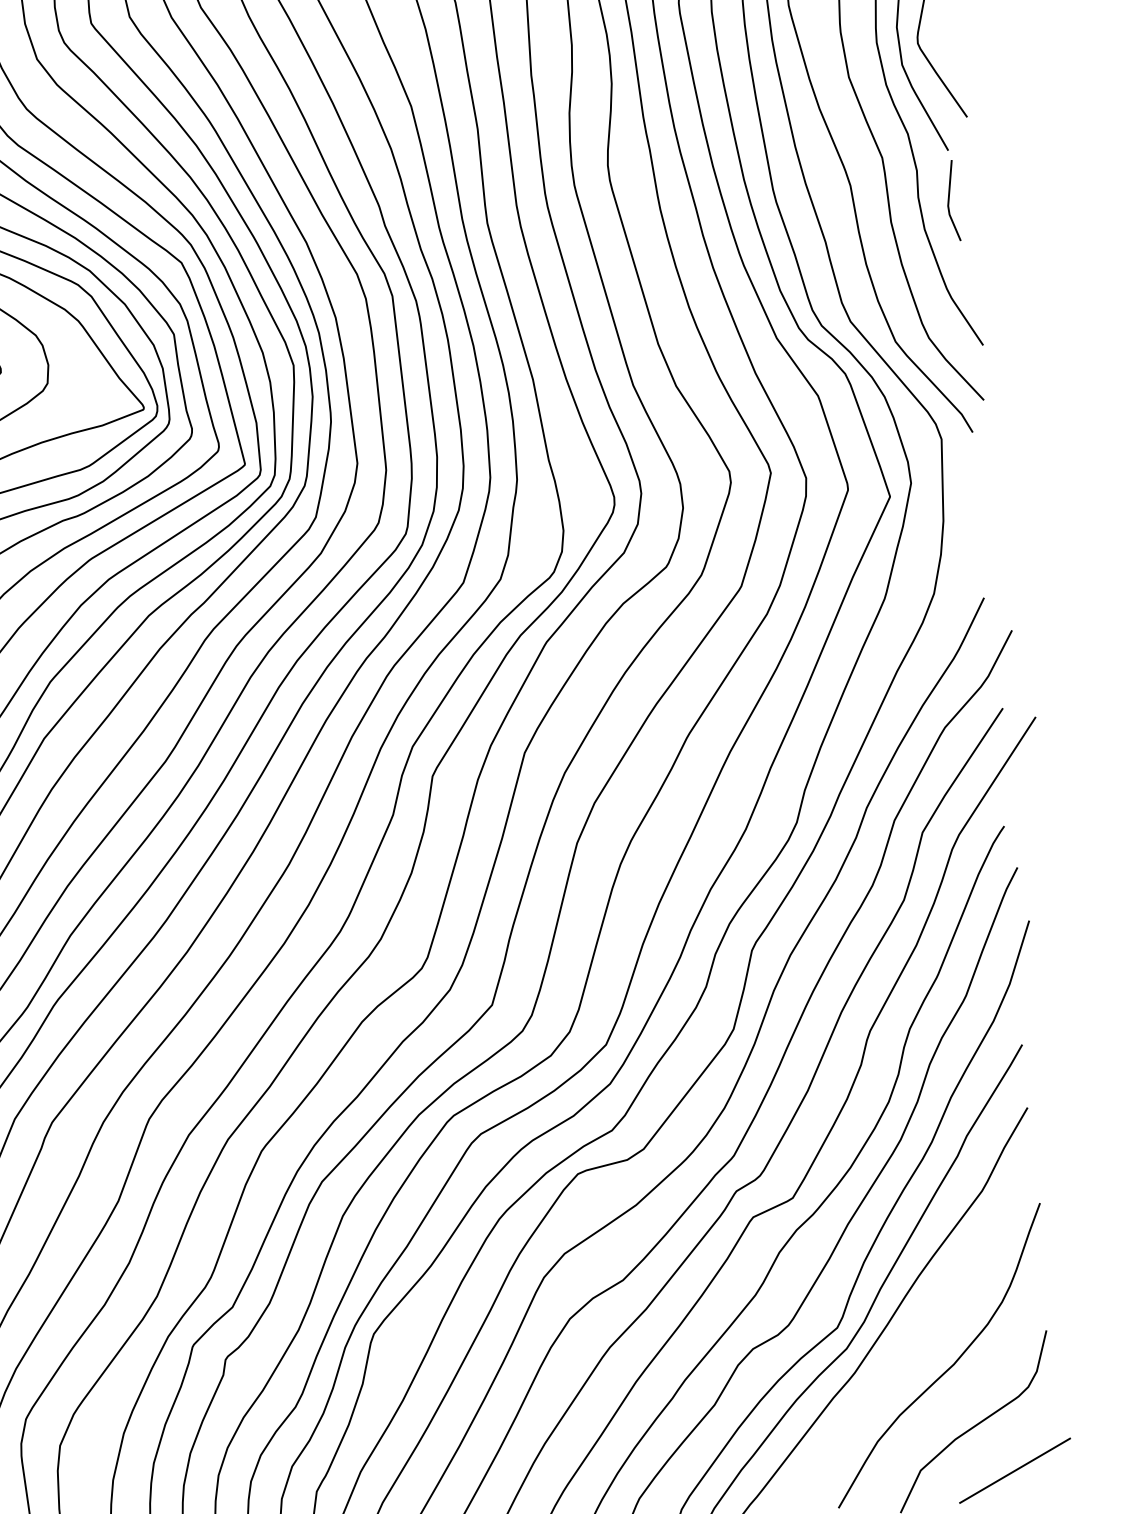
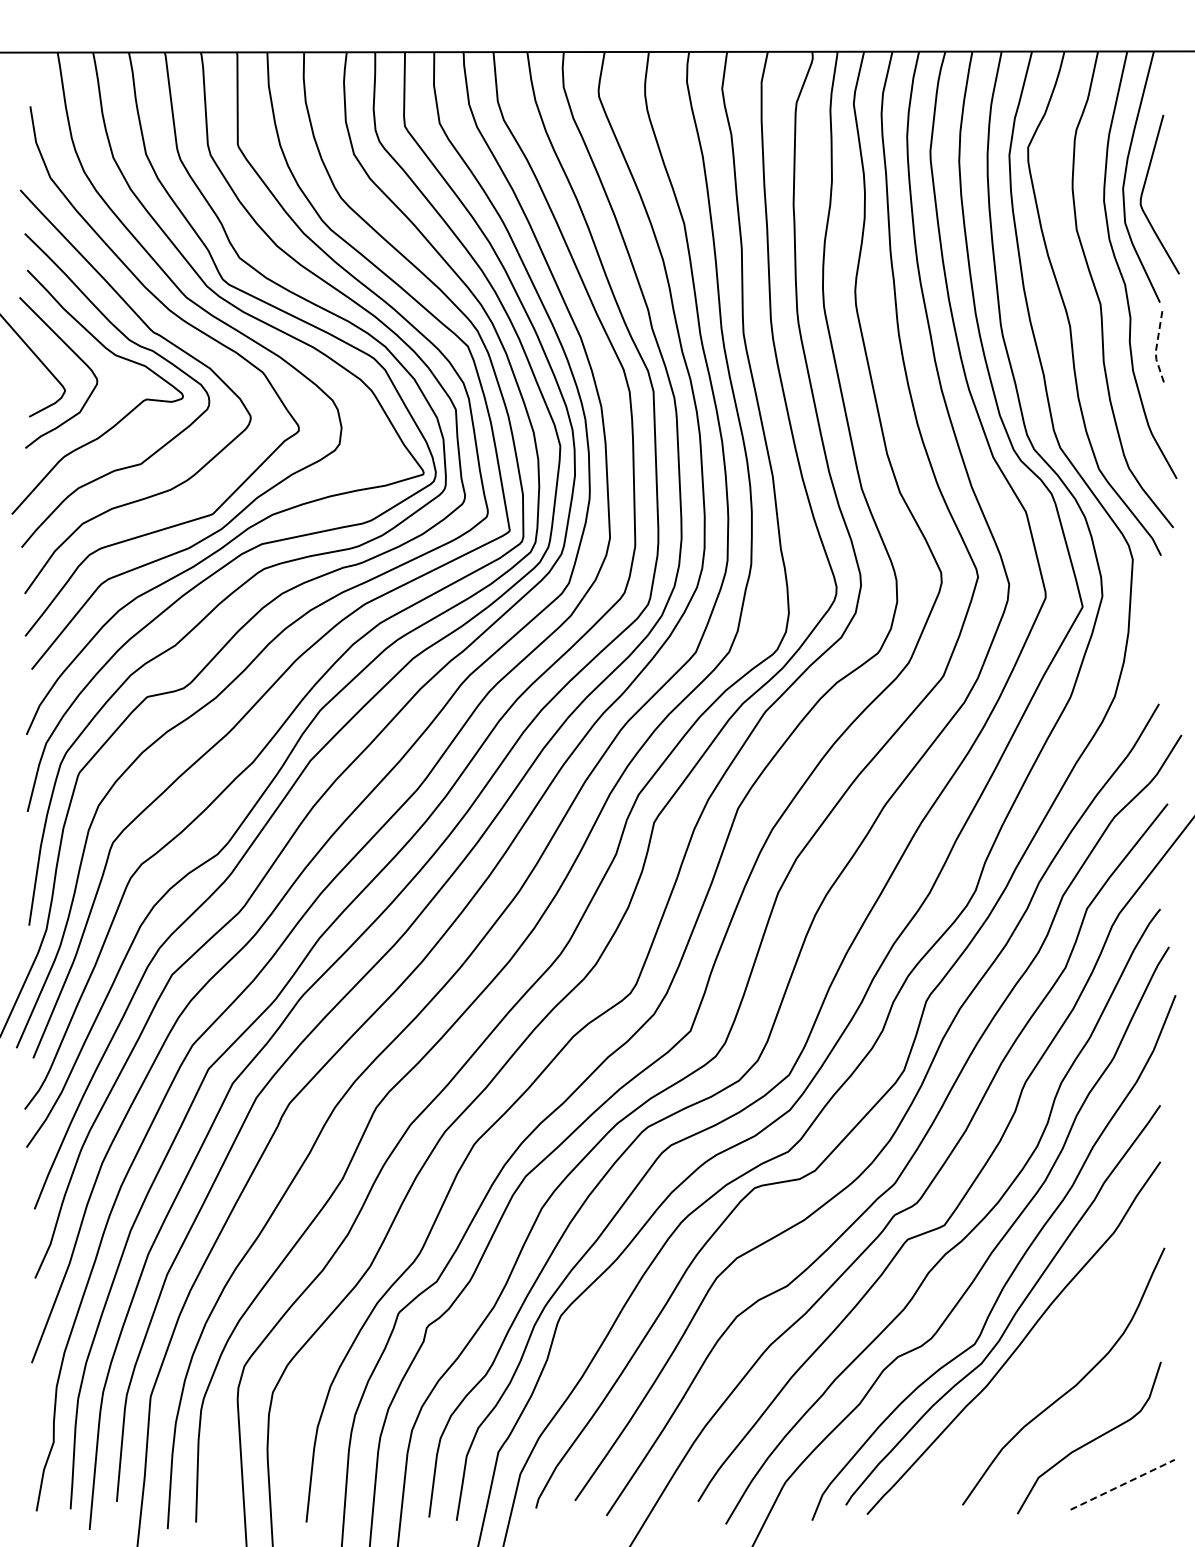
line: (948, 203) -> (1156, 349), solid -> dashed
line: (1014, 1470) -> (1122, 1484), solid -> dashed

